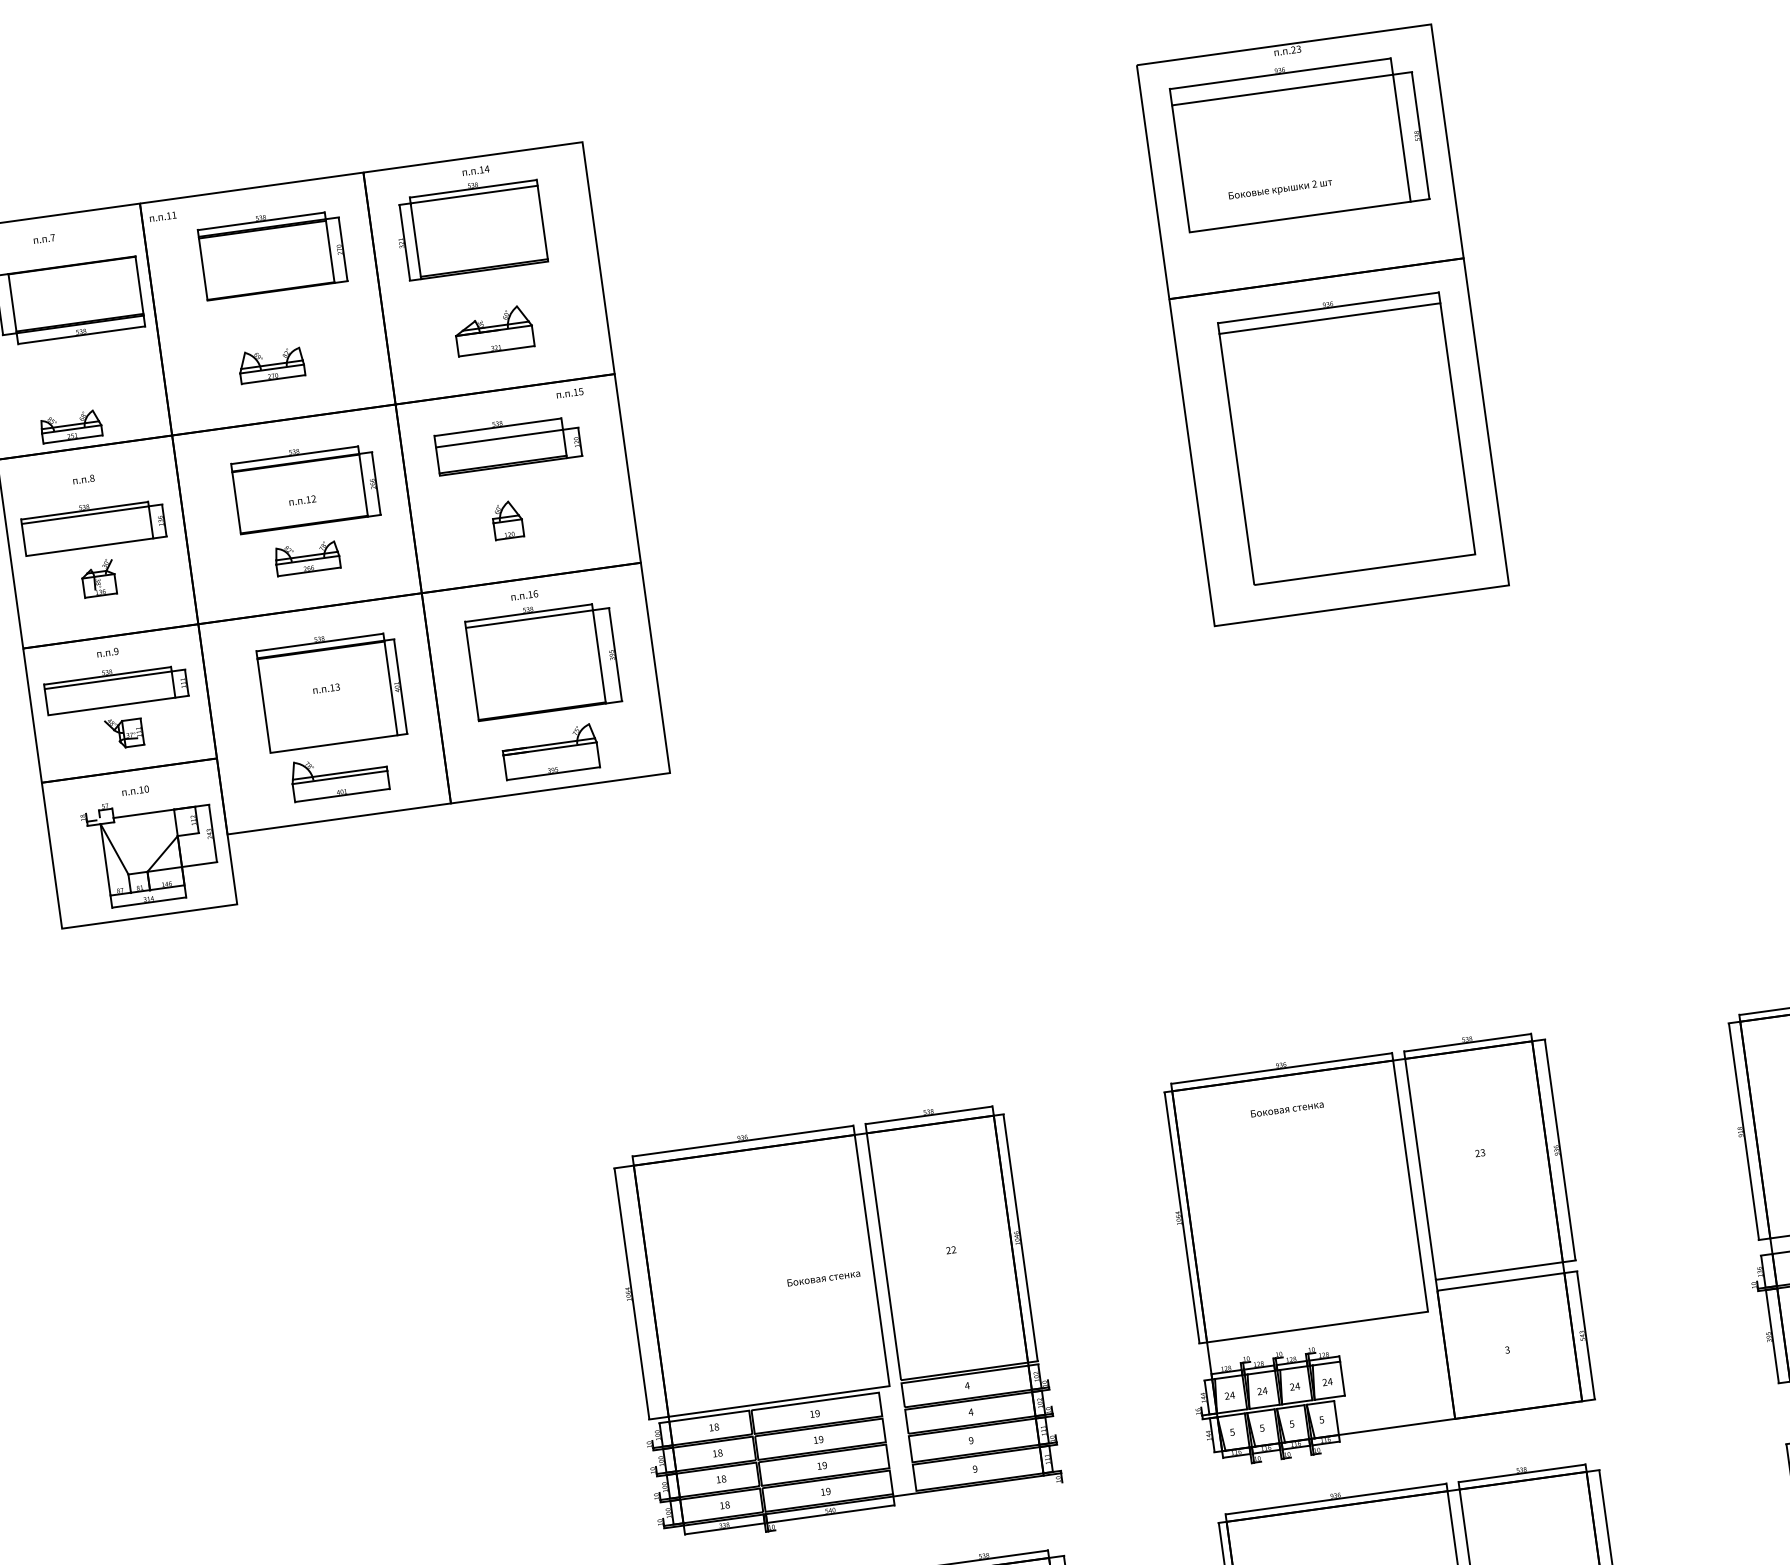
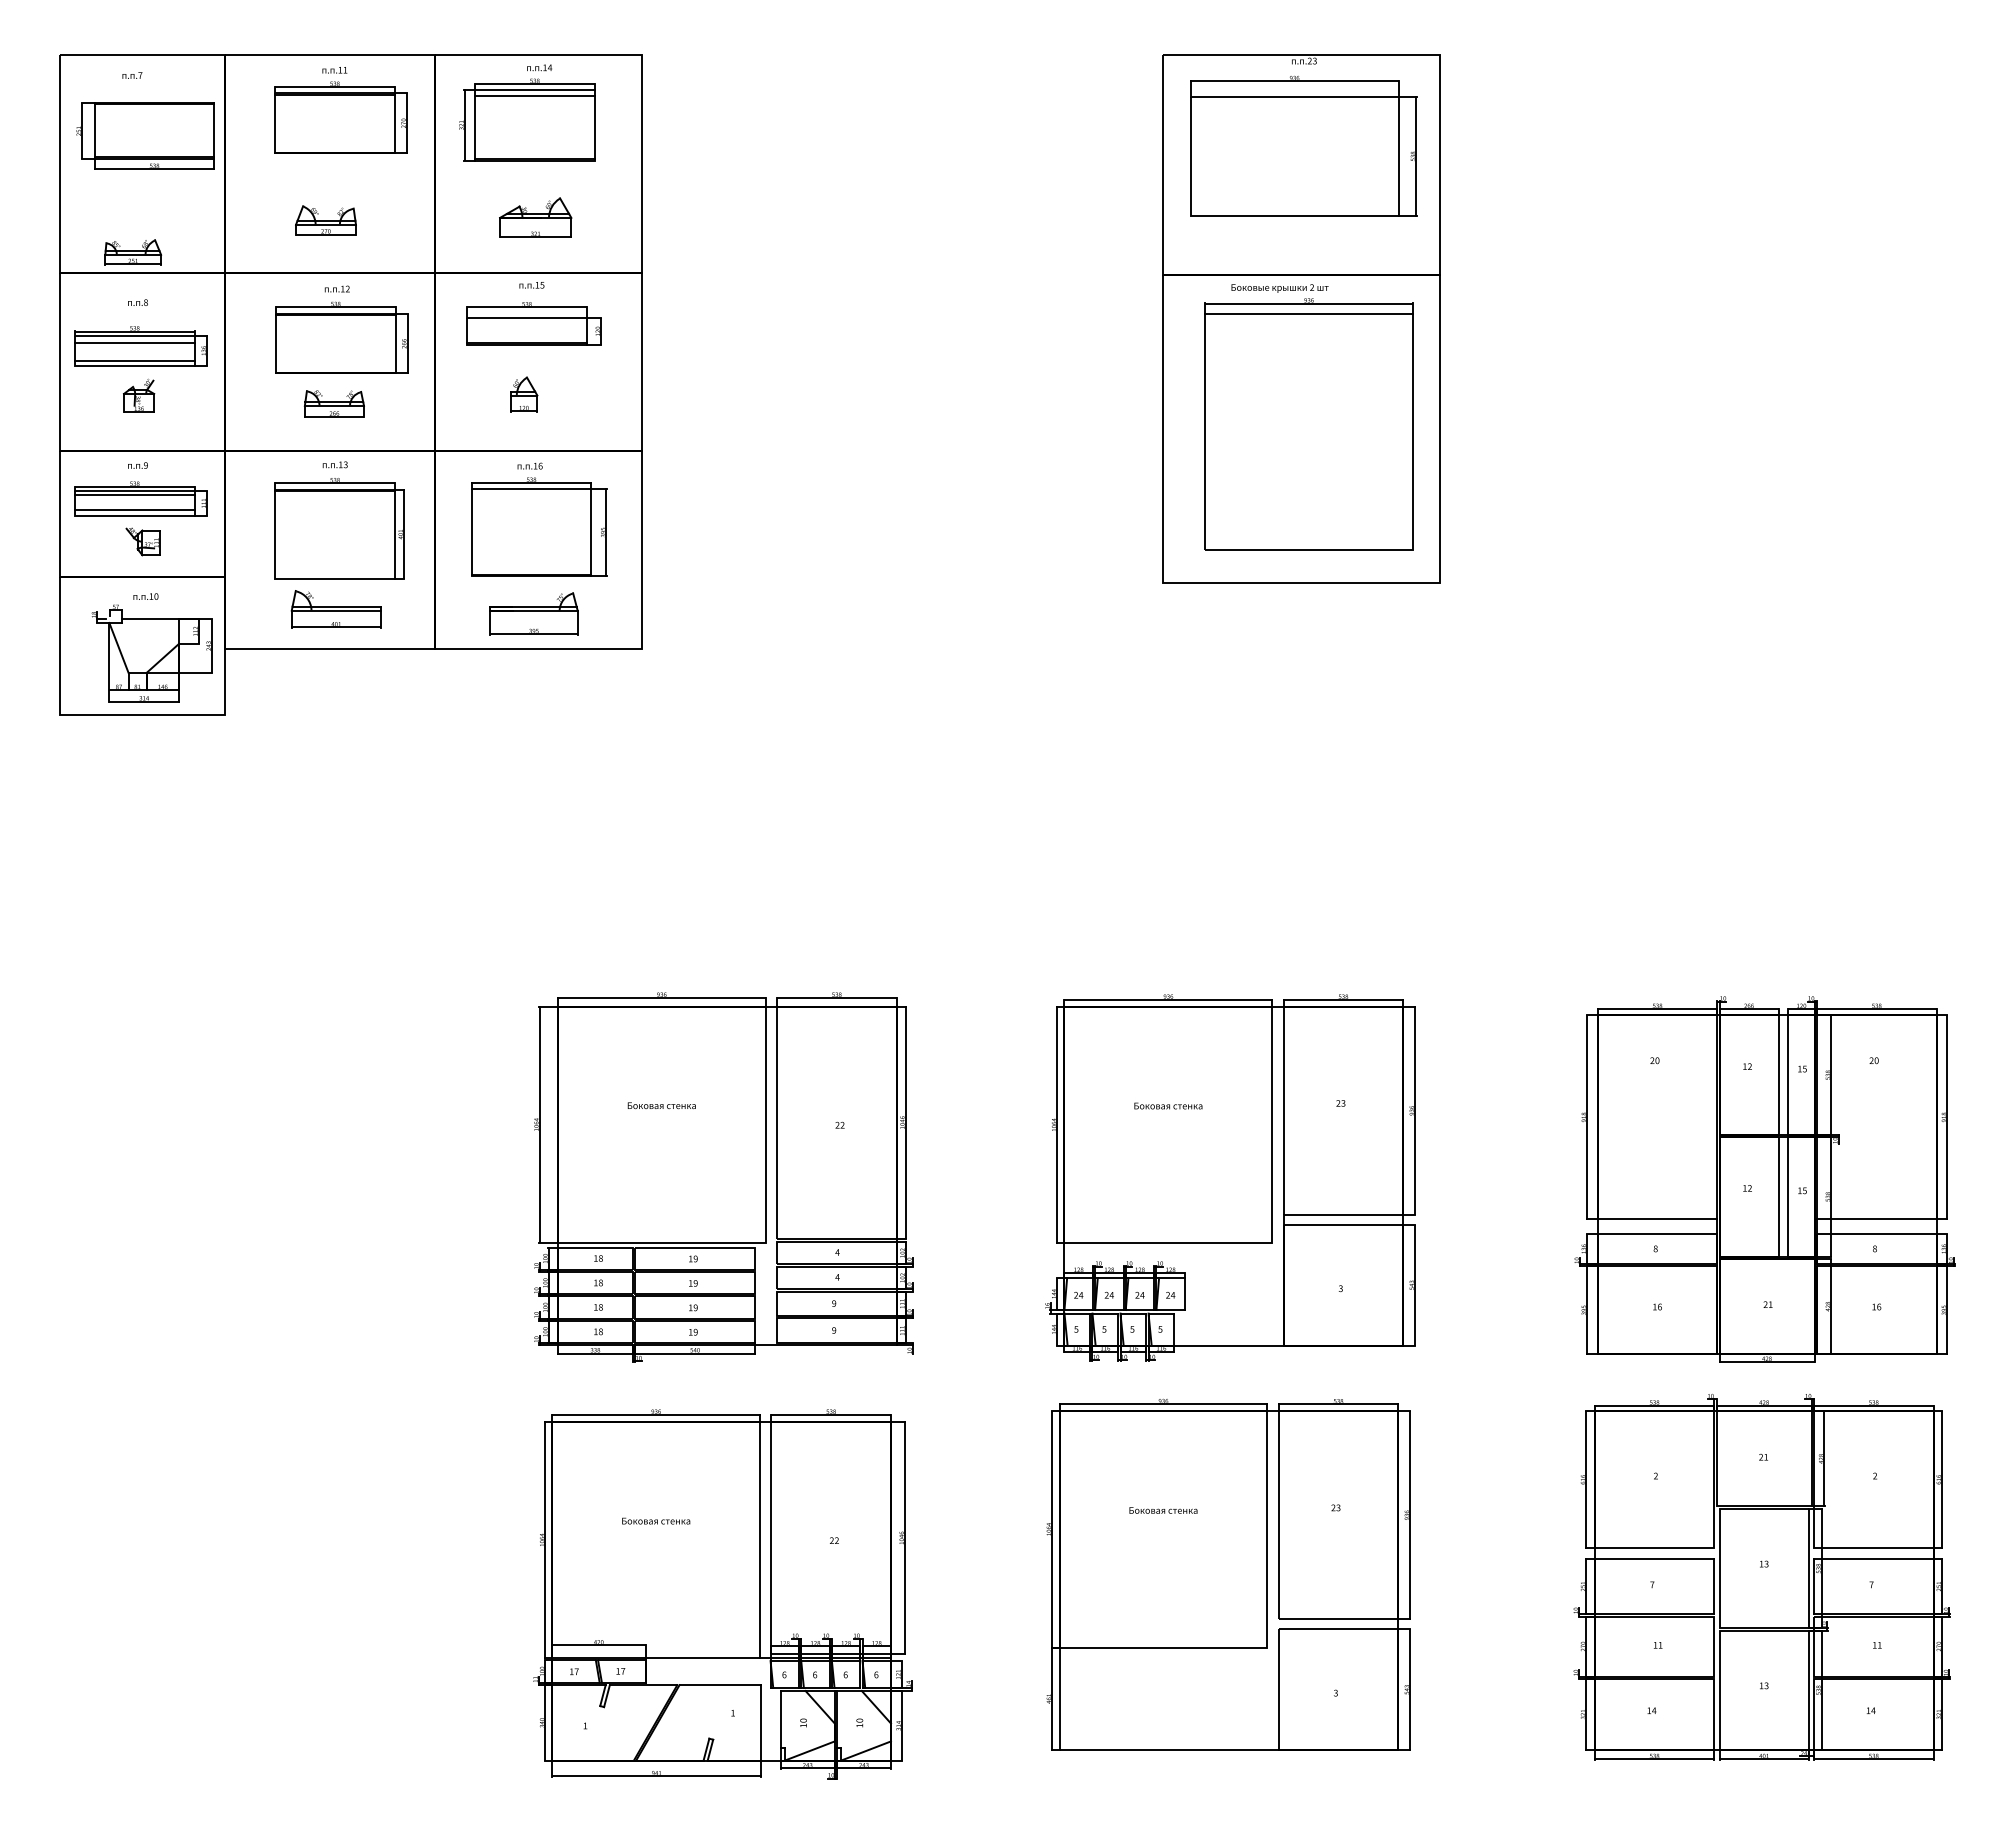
text: (1280, 189) -> (1279, 288), moved
line: (474, 201) -> (534, 96), added
text: (162, 217) -> (334, 70), moved
text: (569, 393) -> (531, 285), moved
text: (301, 500) -> (336, 288), moved
line: (85, 522) -> (134, 342), added
line: (88, 541) -> (134, 360), added
line: (108, 683) -> (134, 494), added
text: (325, 688) -> (334, 464), moved
line: (110, 700) -> (134, 510), added
text: (1287, 1108) -> (1168, 1105), moved
text: (823, 1277) -> (661, 1105), moved

